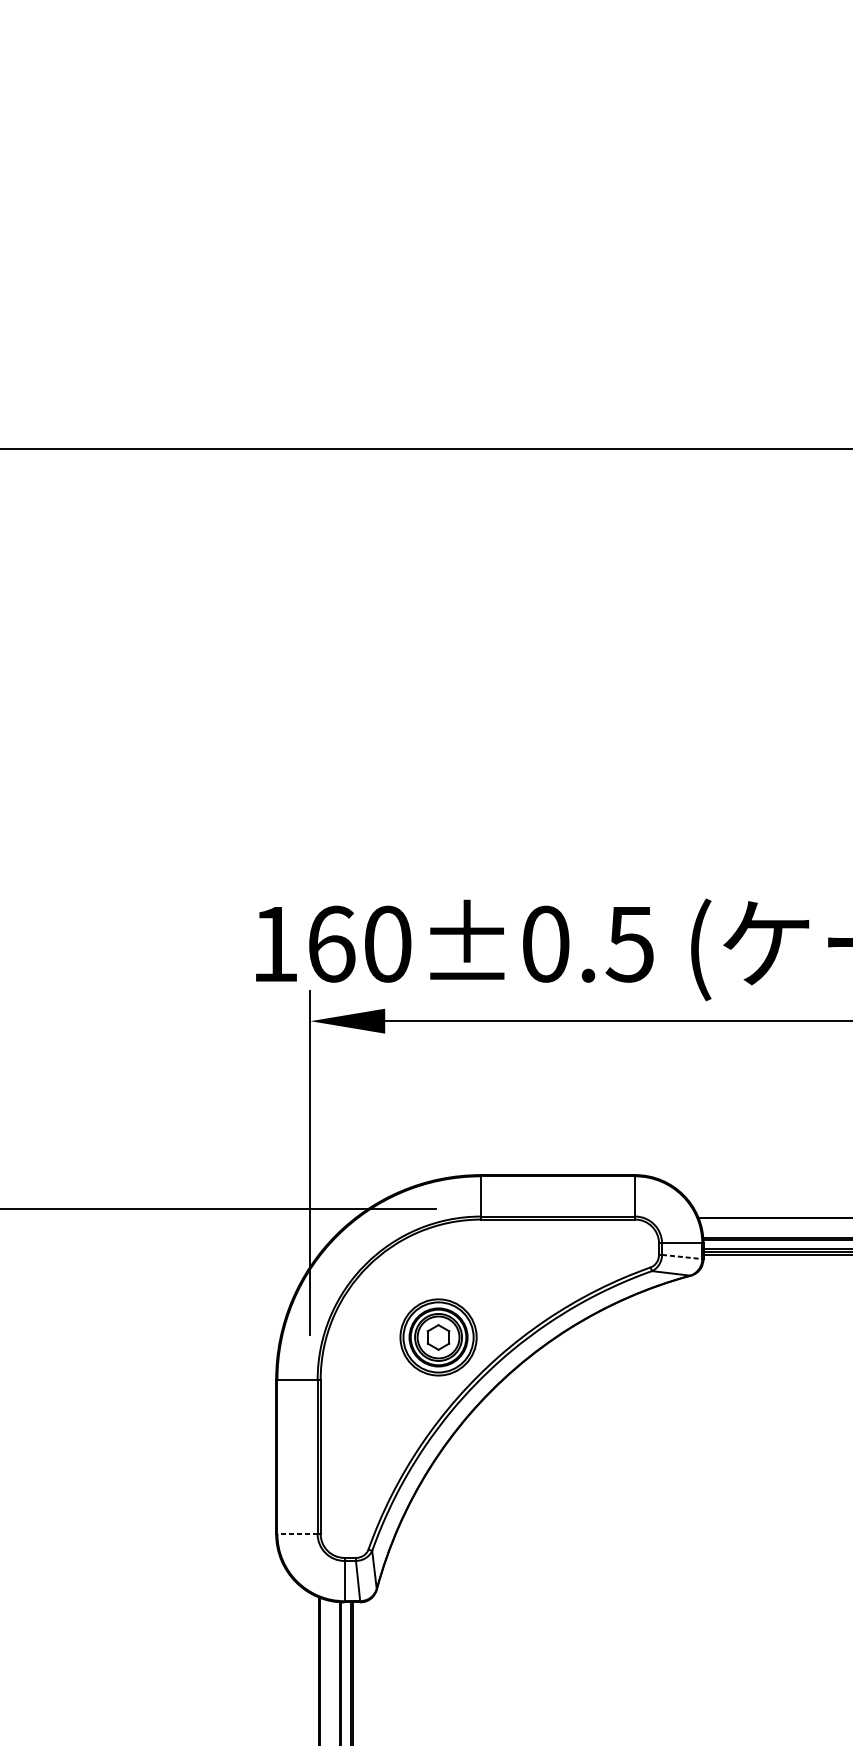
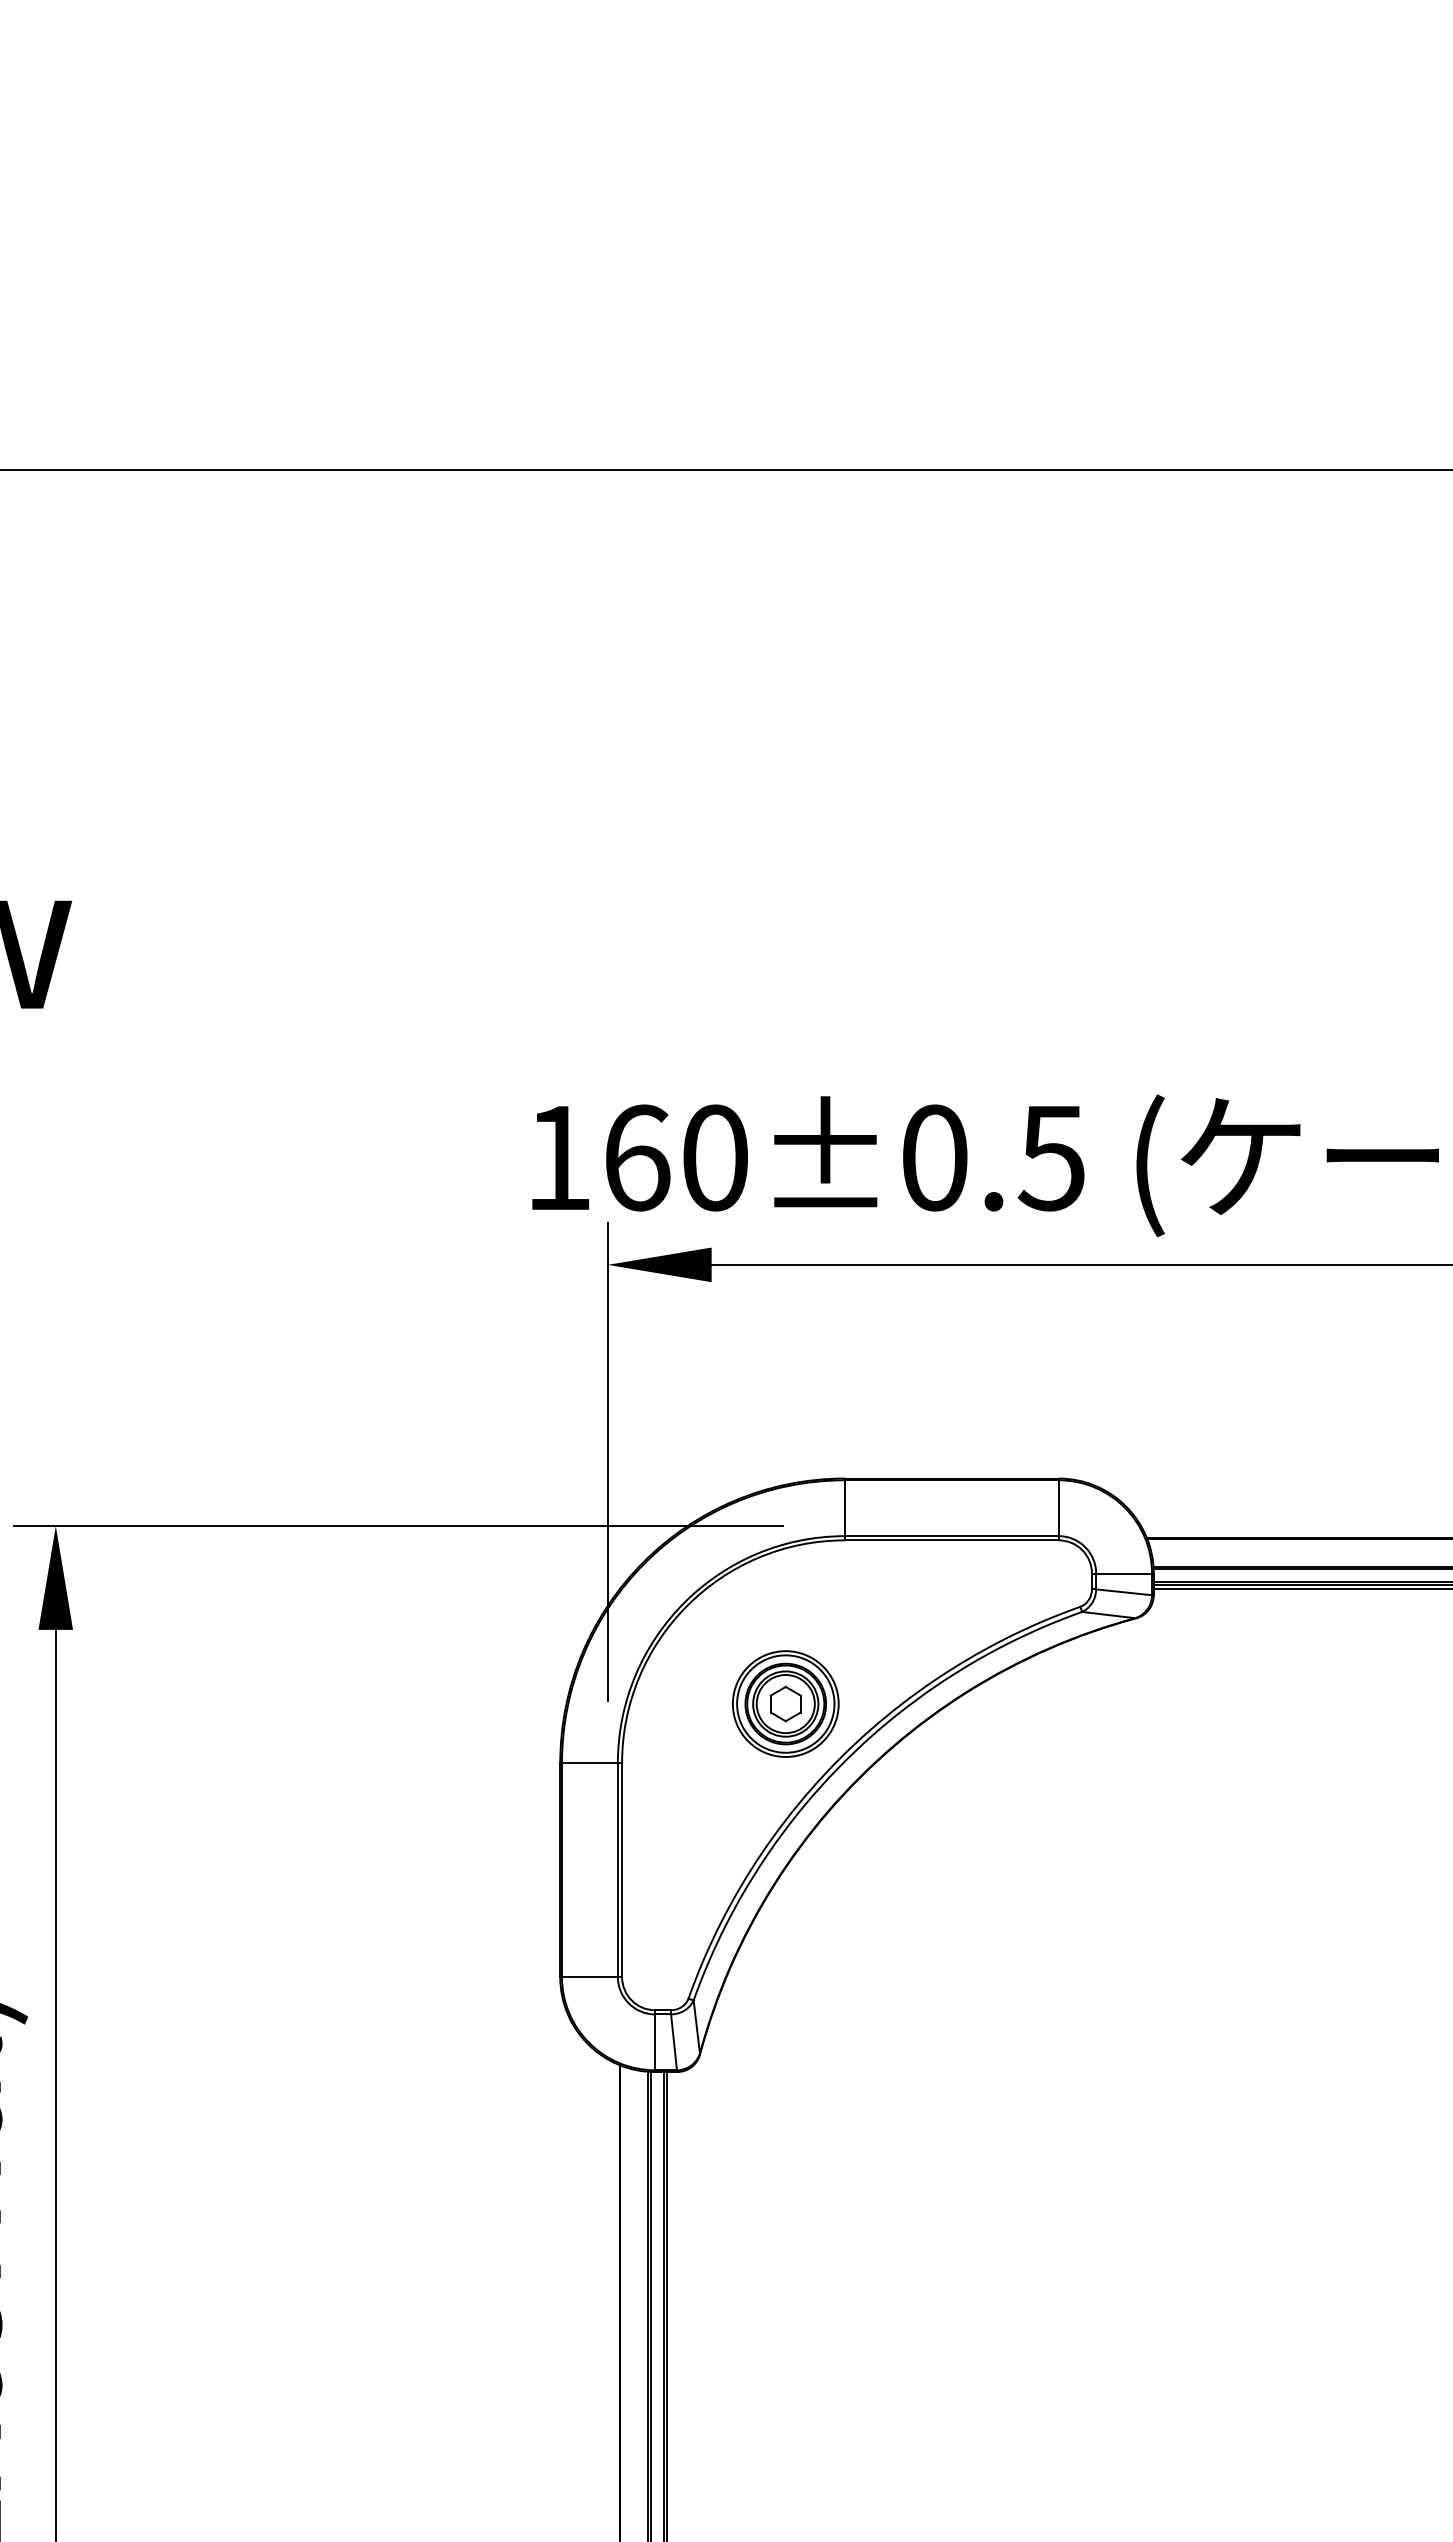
line: (682, 1257) -> (1124, 1592), dashed -> solid
line: (297, 1534) -> (589, 1977), dashed -> solid

